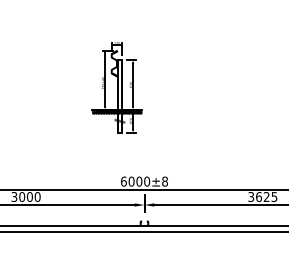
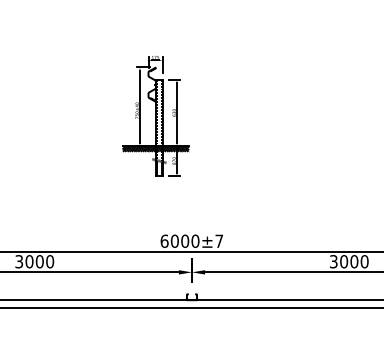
text: (164, 181) -> (218, 241), 6000±8 -> 6000±7
text: (266, 197) -> (354, 262), 3625 -> 3000

